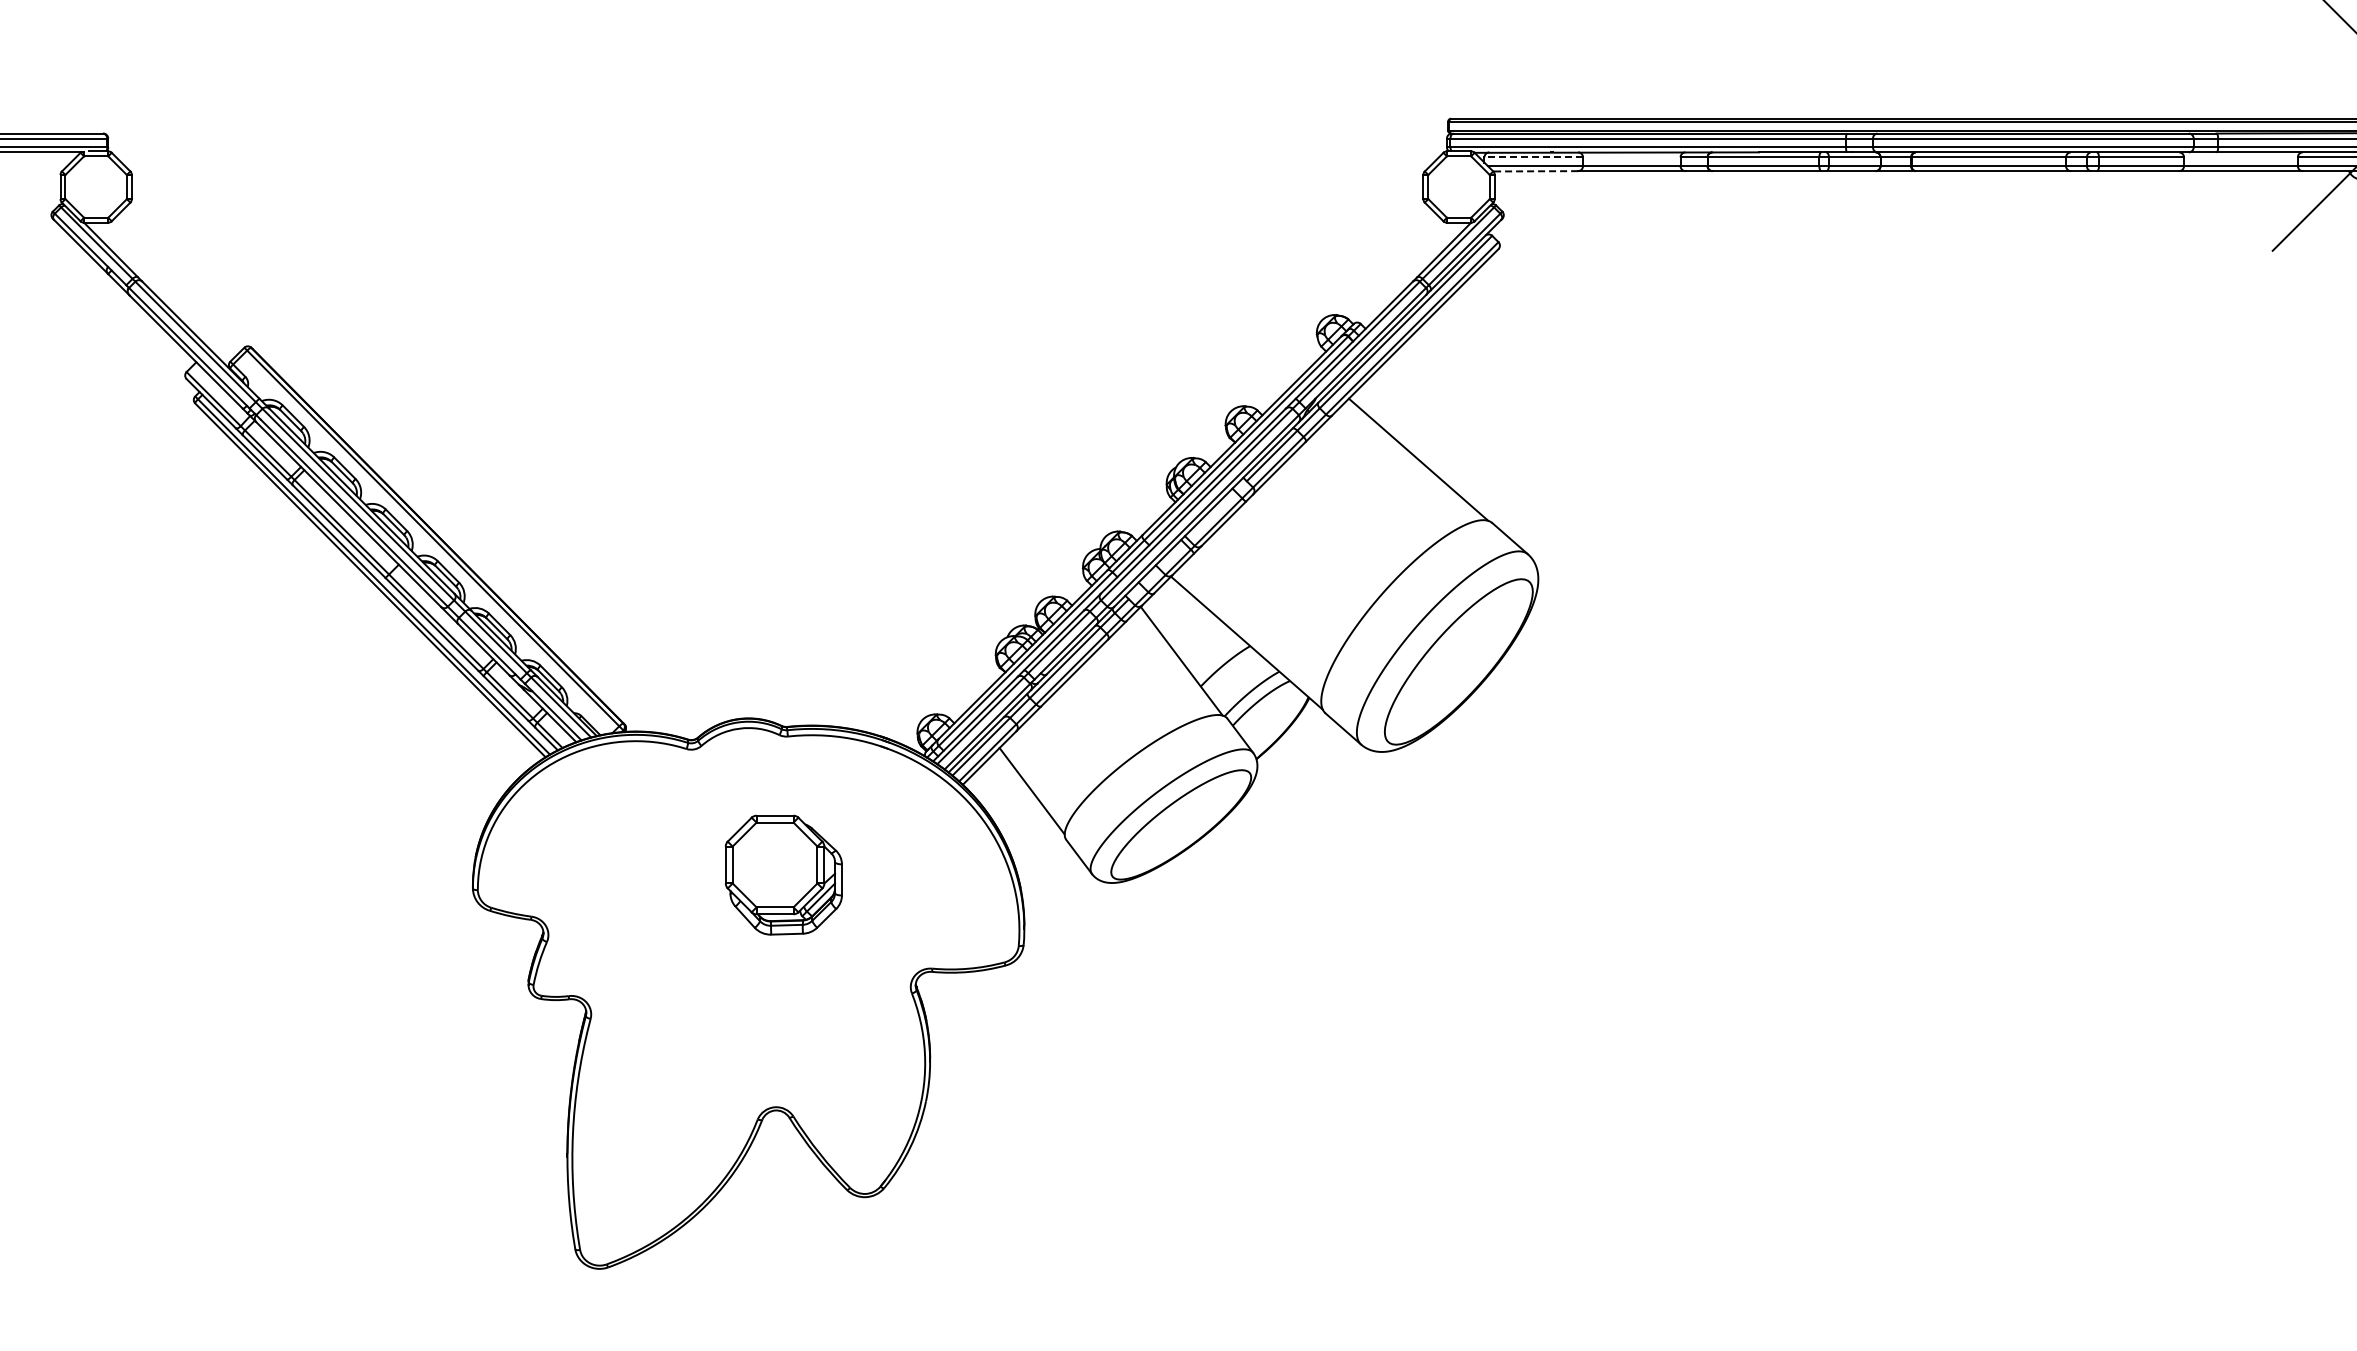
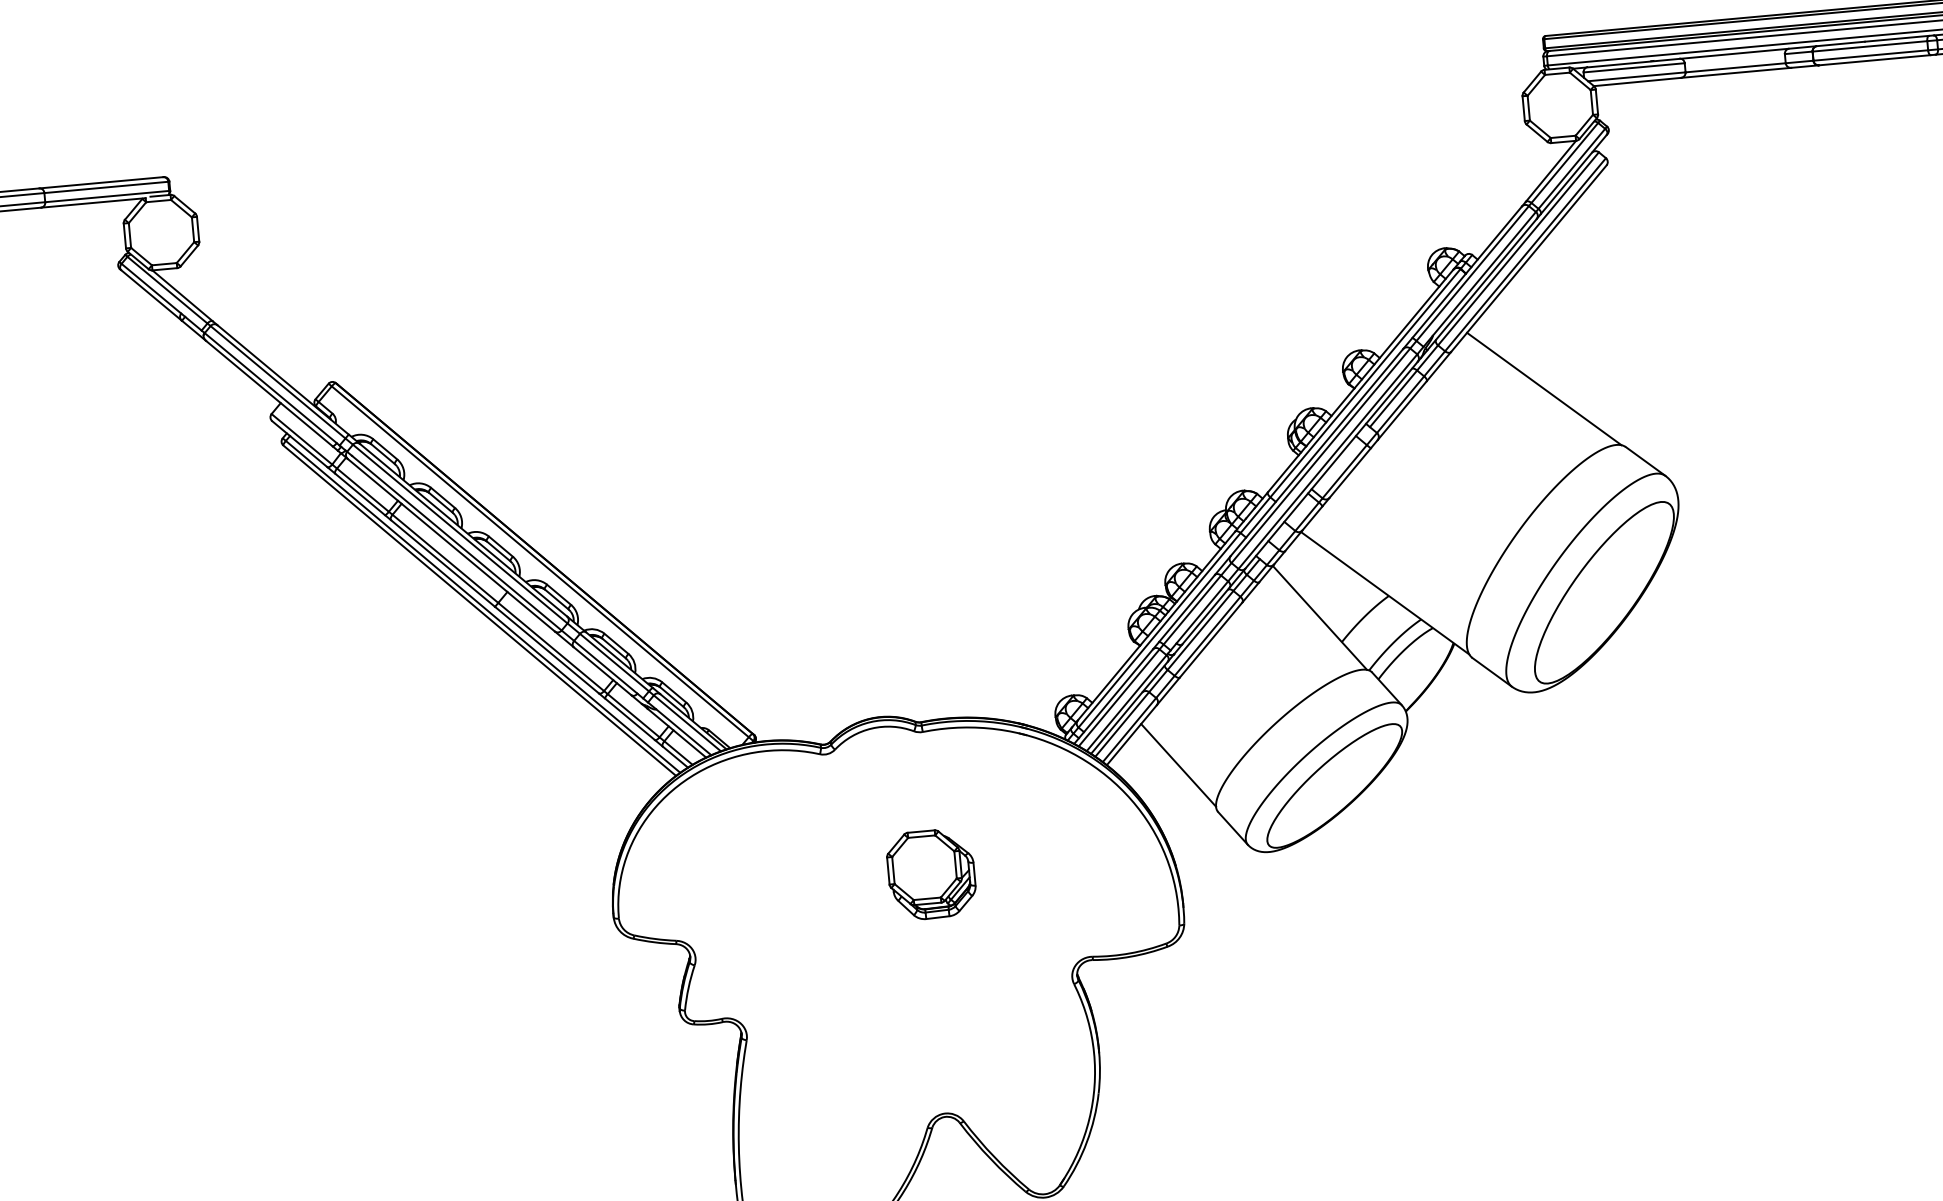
line: (1533, 157) -> (1633, 68), dashed -> solid
line: (1535, 171) -> (1637, 82), dashed -> solid
part: (783, 874) -> (931, 874), size x0.71

